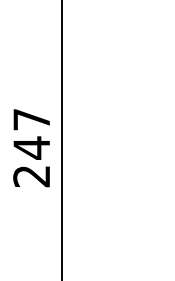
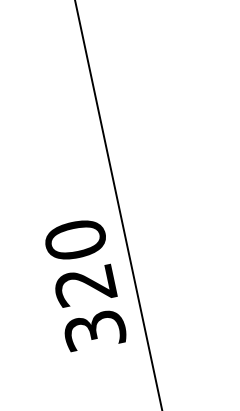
text: (31, 147) -> (84, 284), 247 -> 320

